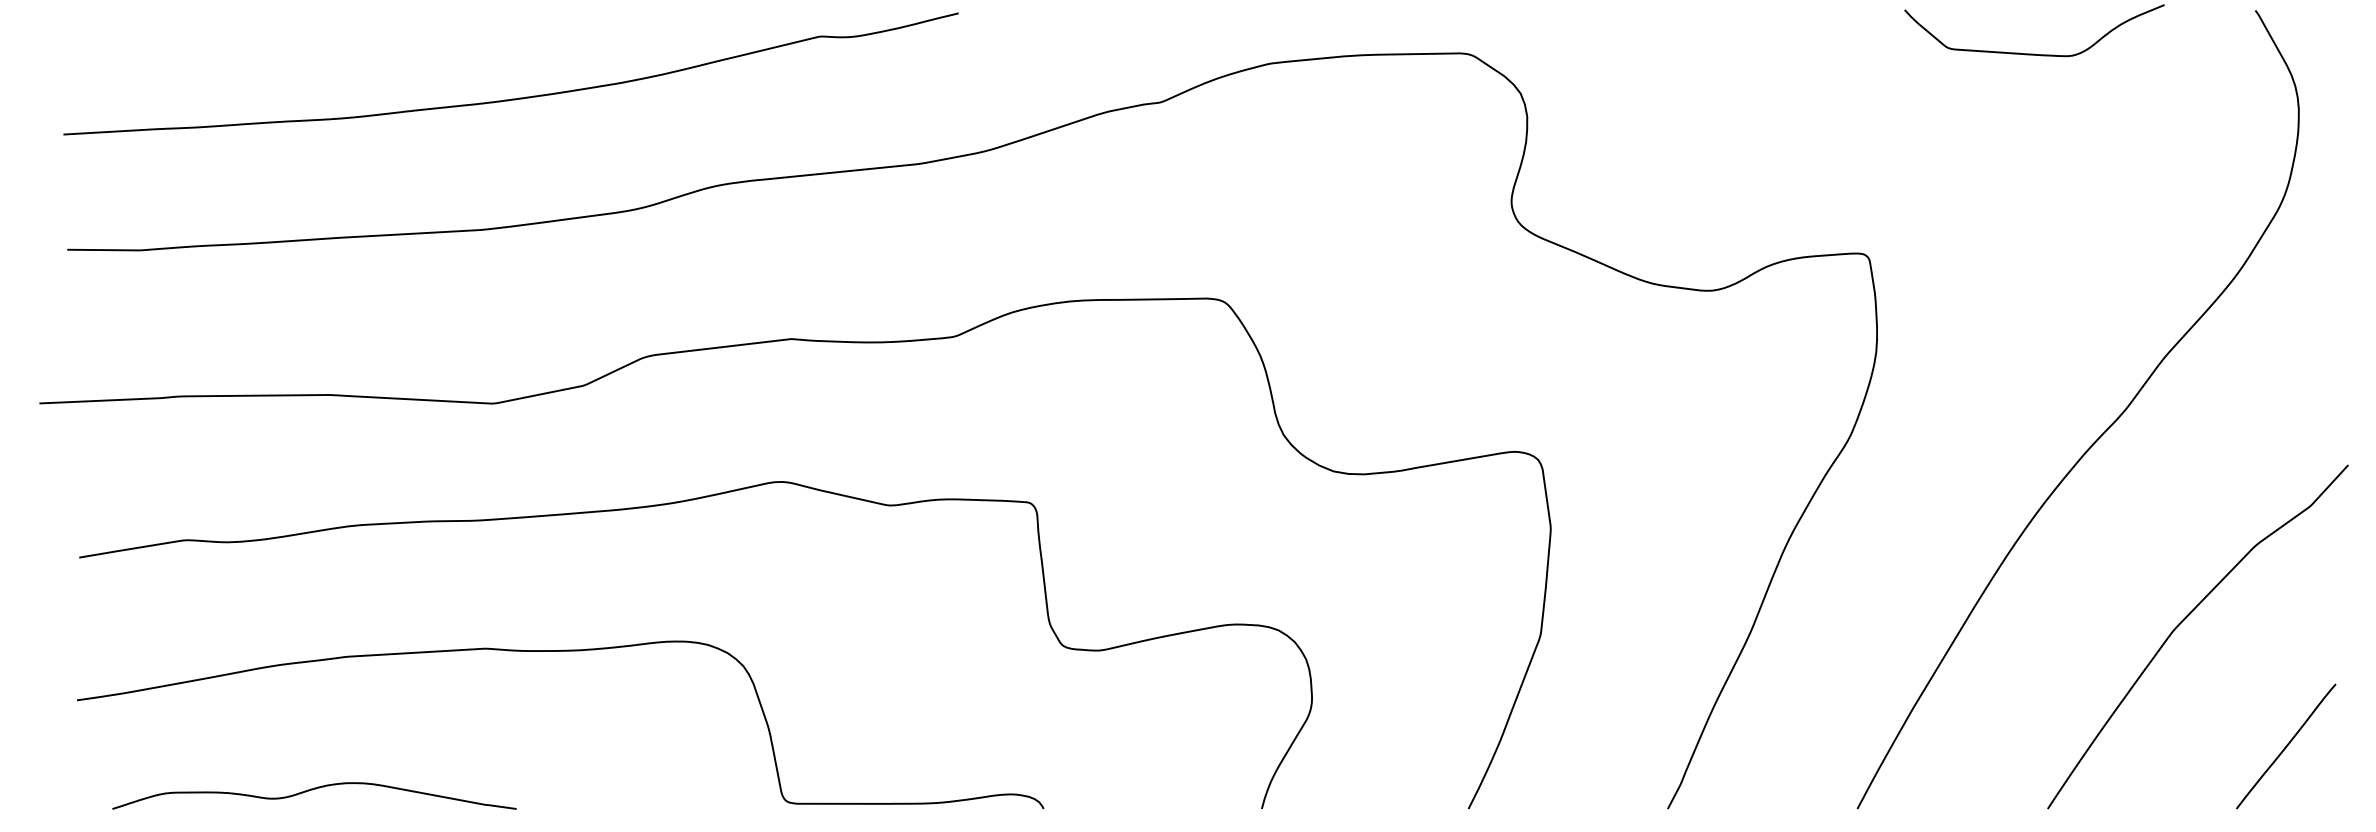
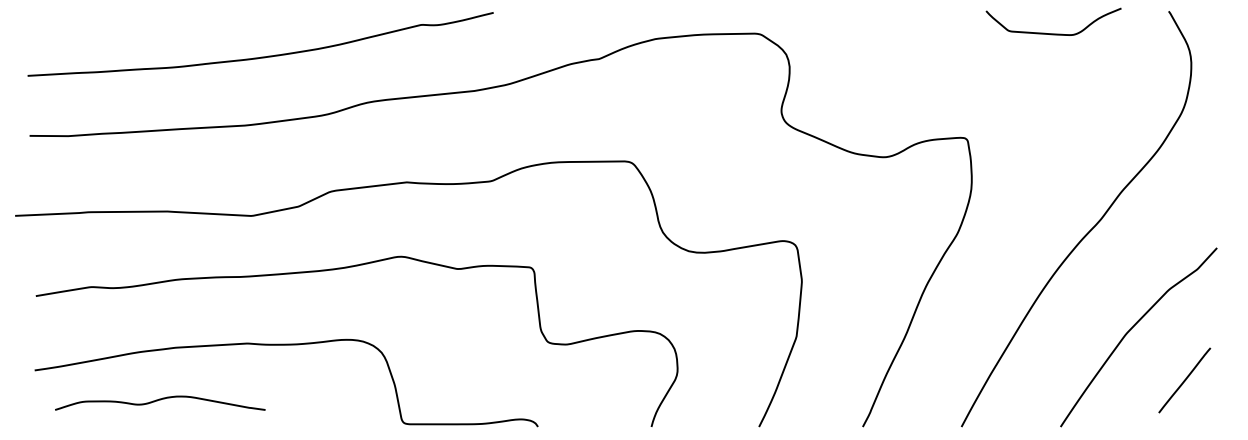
line: (2285, 746) -> (1184, 380), moved
curve: (314, 790) -> (160, 400), moved

